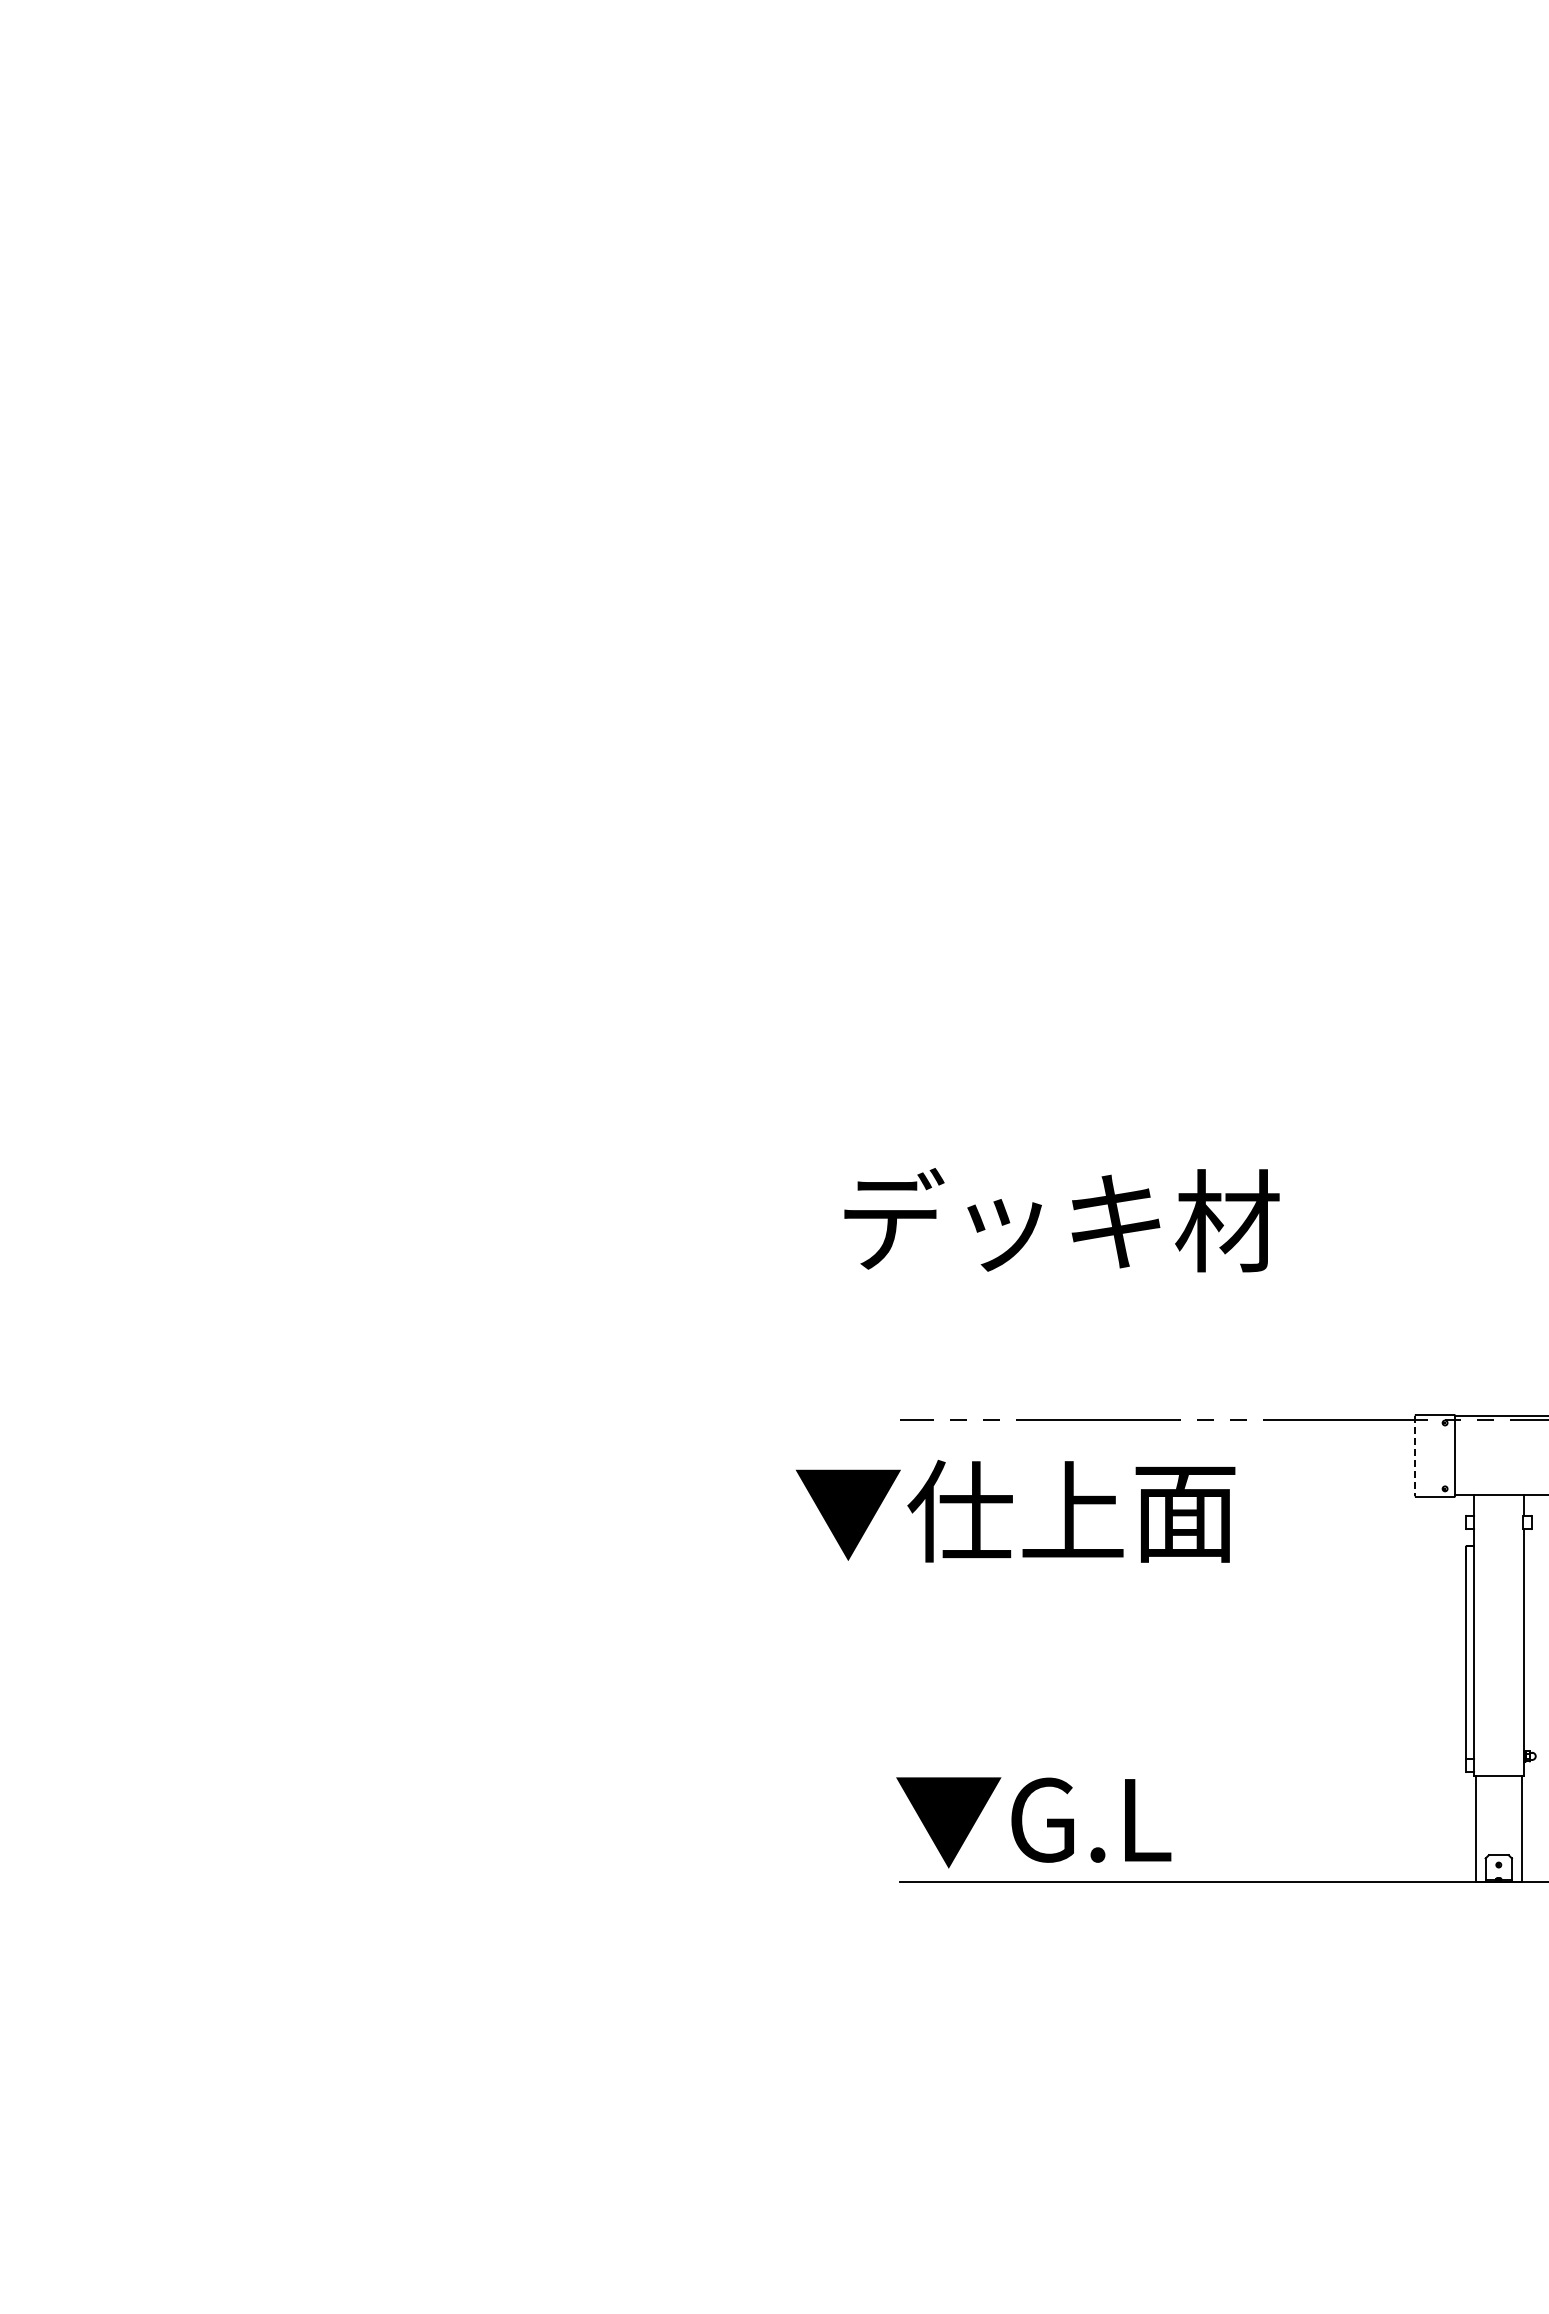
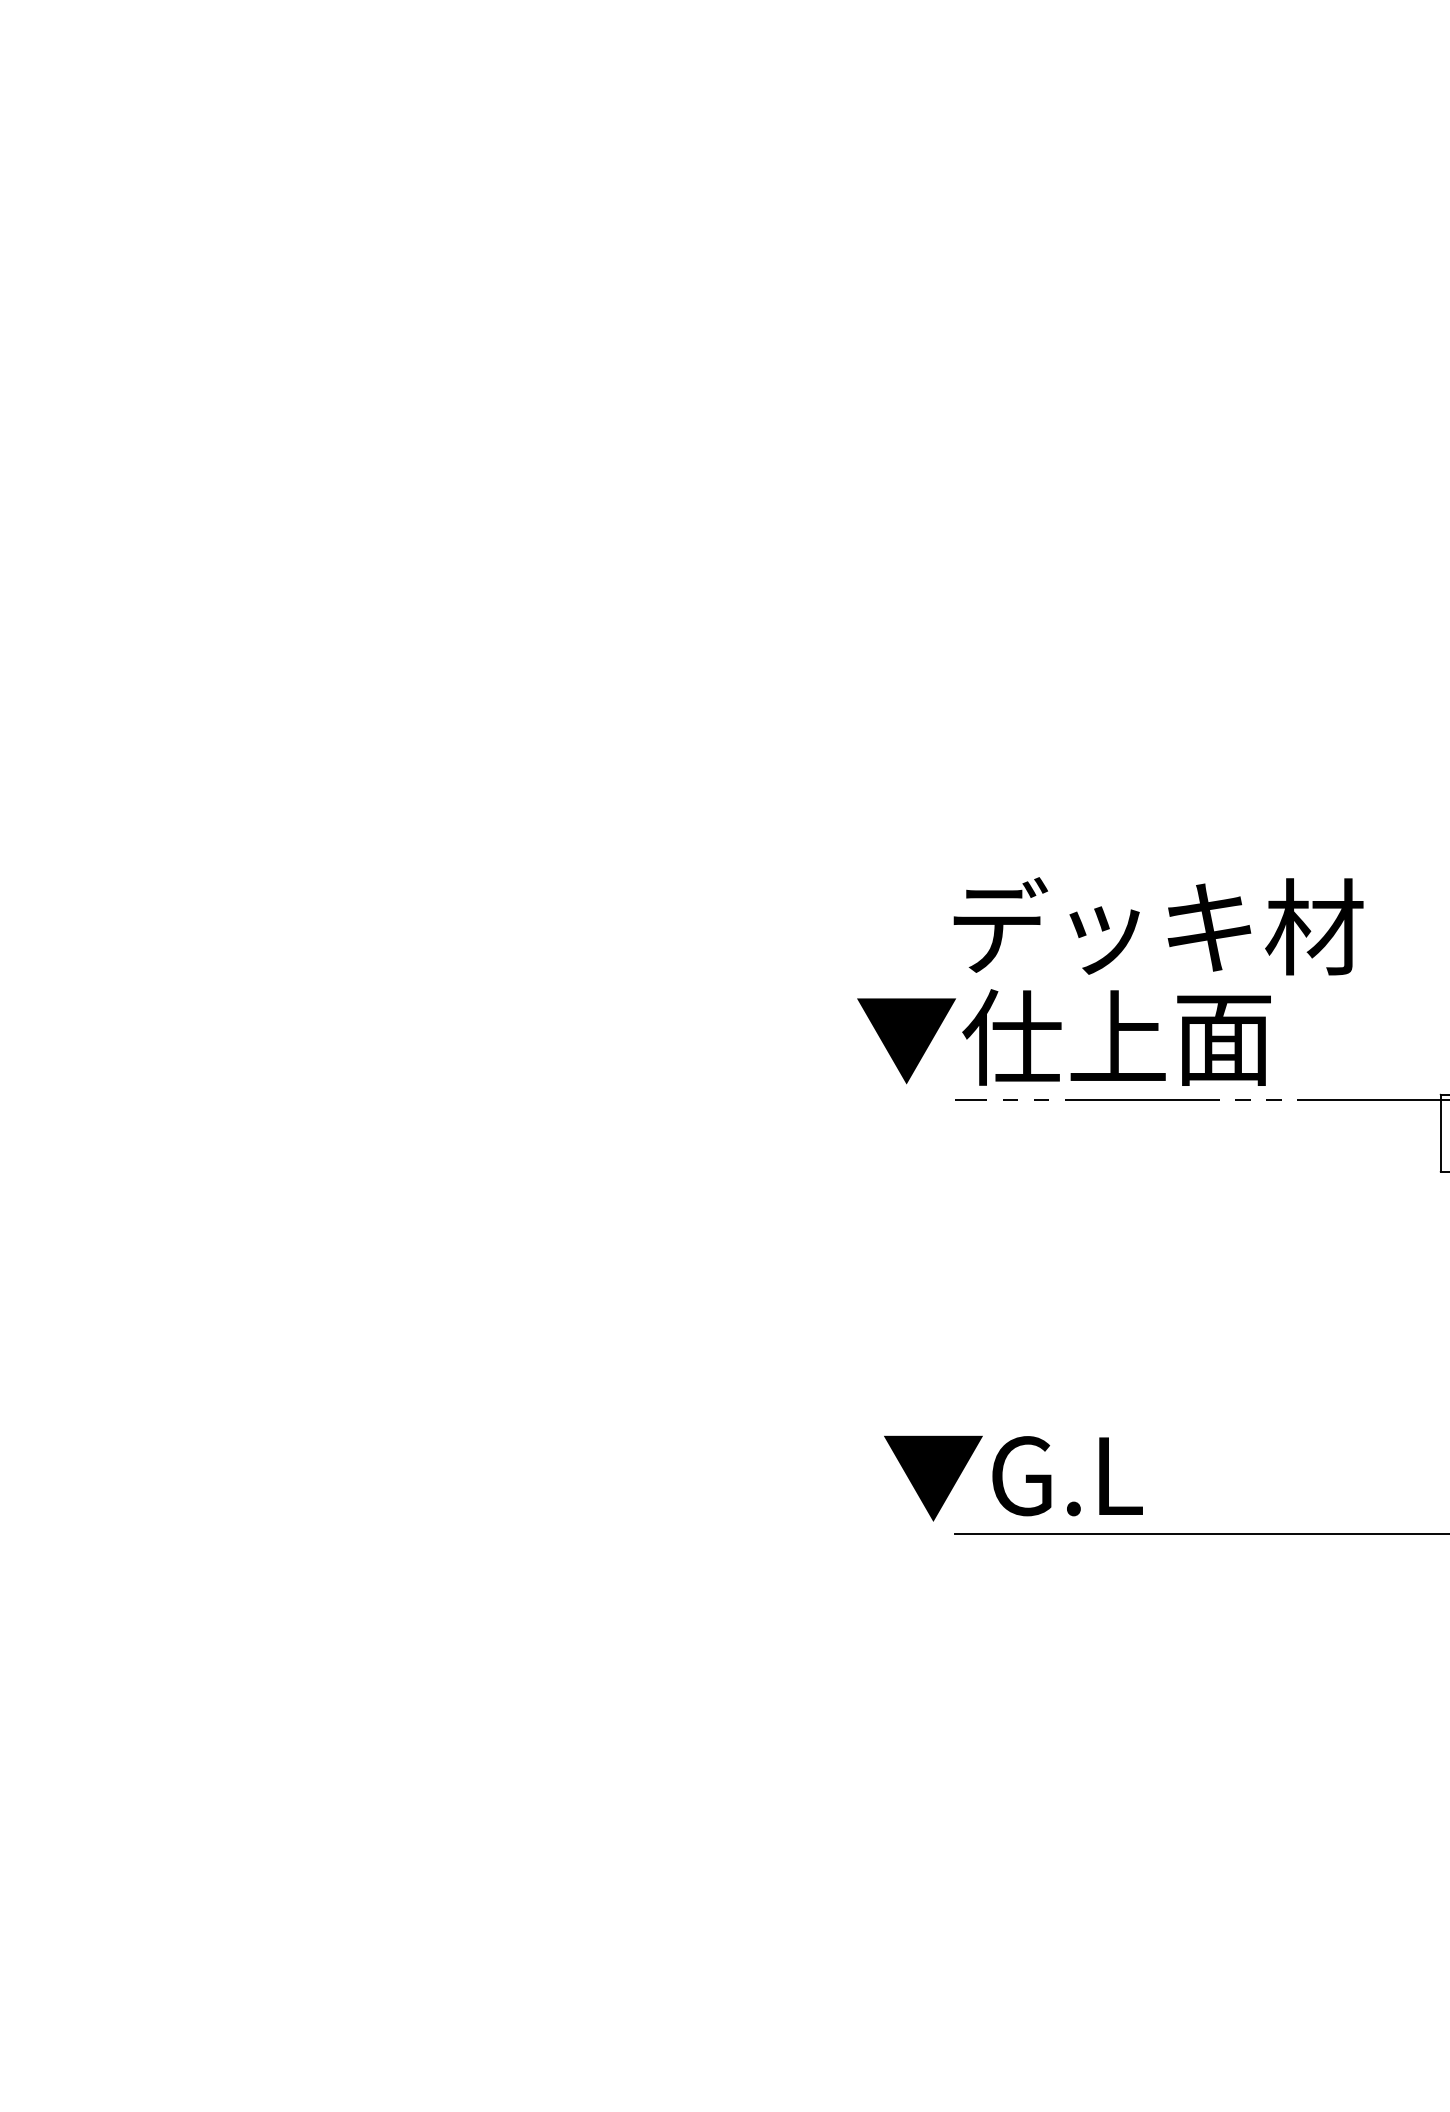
text: (1061, 1220) -> (1158, 926), moved
line: (1415, 1456) -> (1440, 1133), dashed -> solid
text: (1015, 1510) -> (1064, 1036), moved
text: (1033, 1822) -> (1013, 1478), moved

